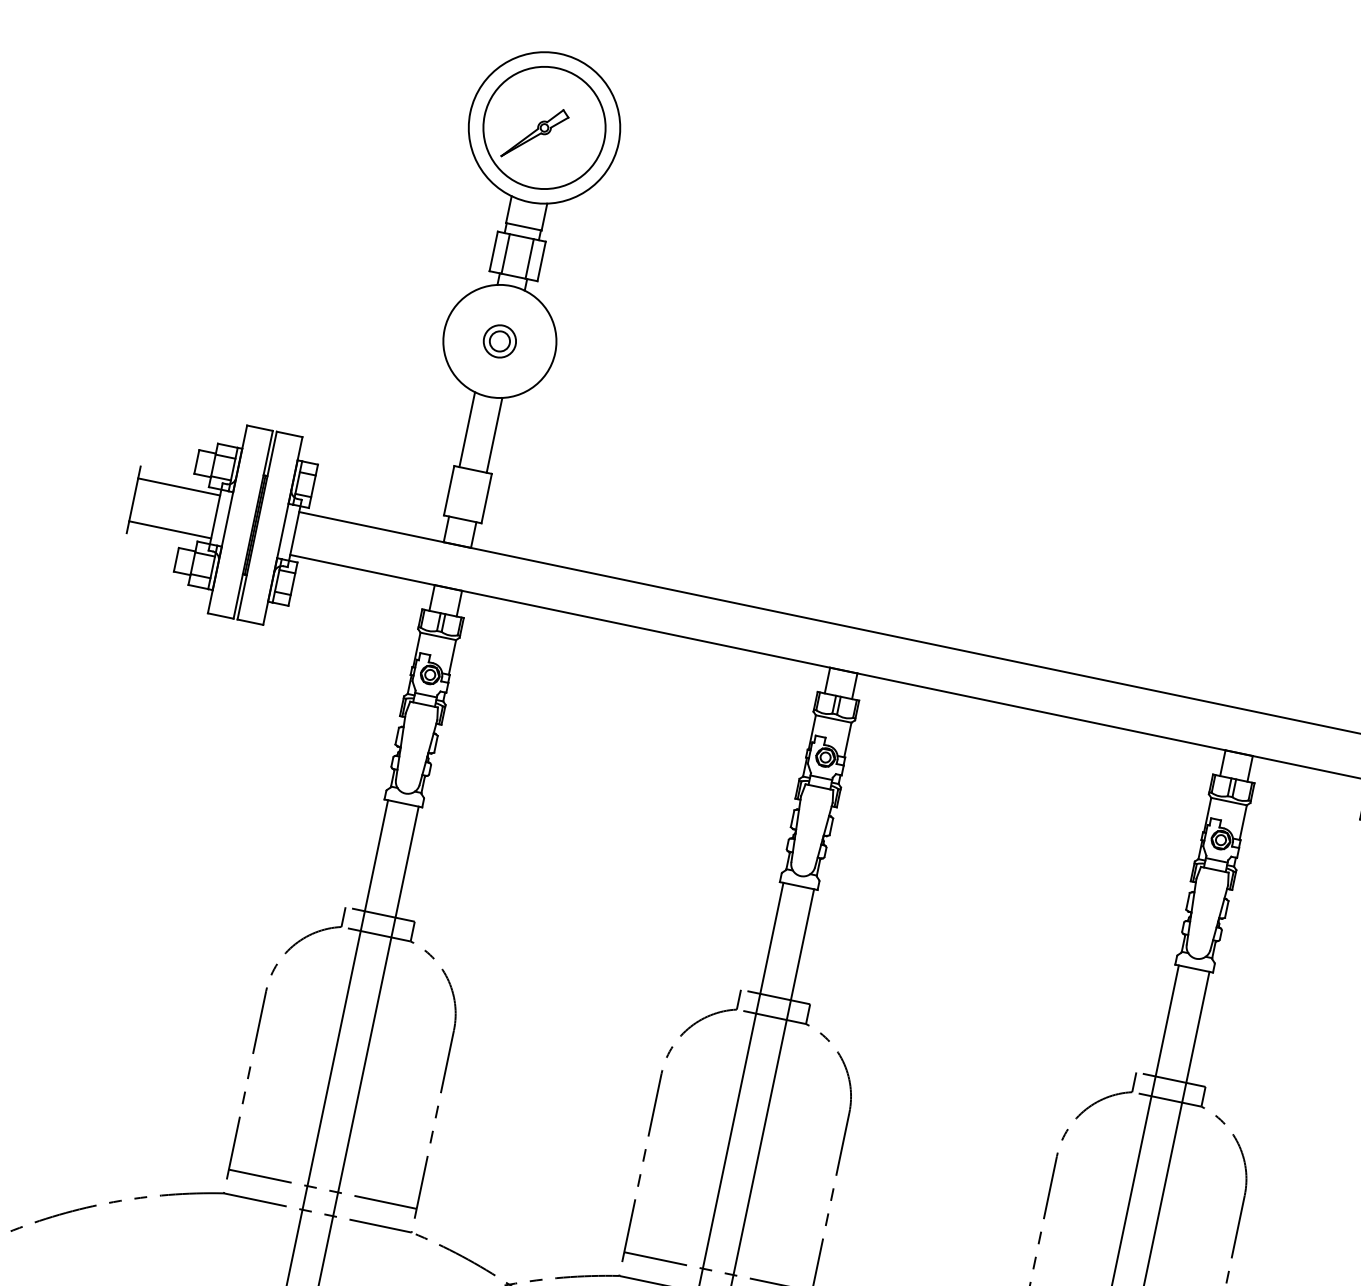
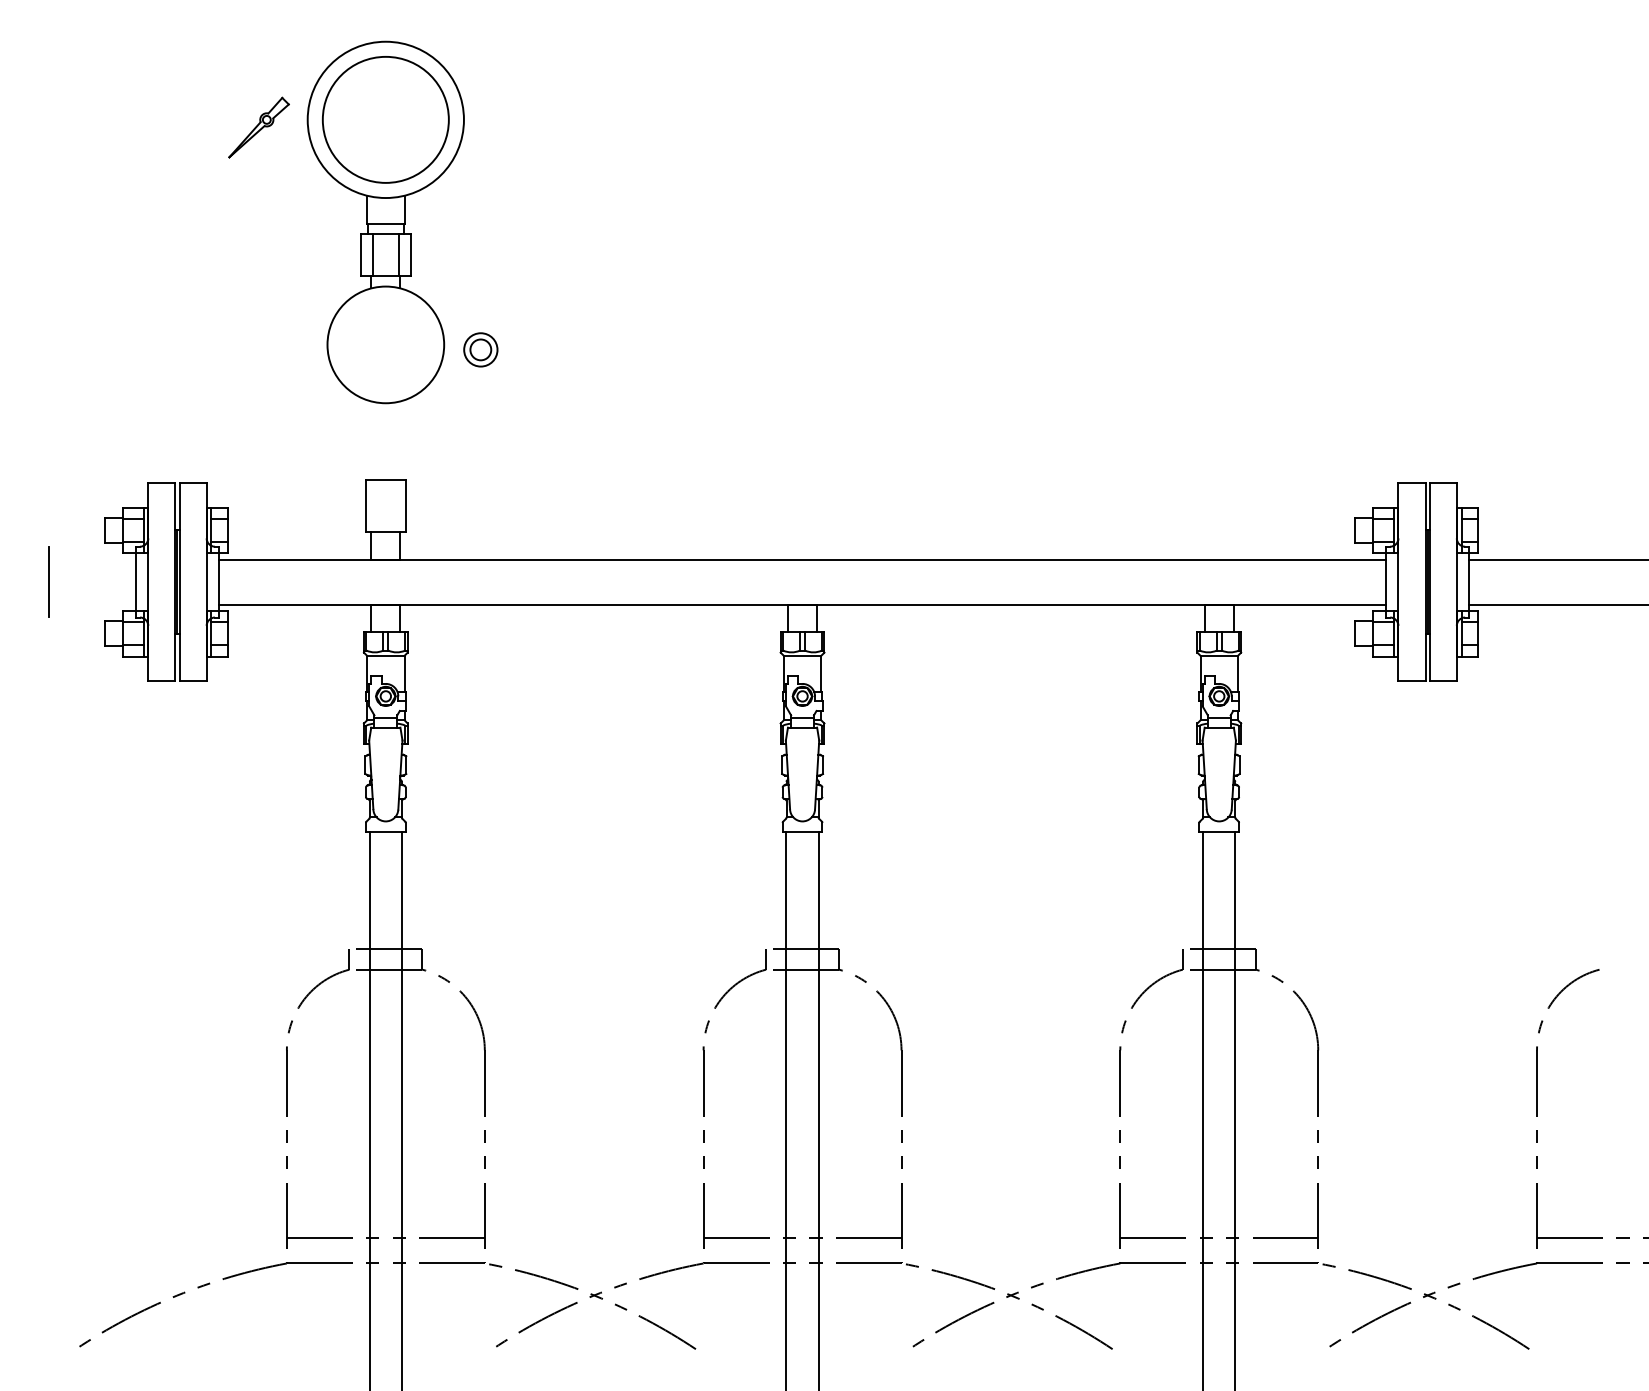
part: (535, 133) -> (258, 127), moved
part: (499, 340) -> (480, 349), moved
line: (467, 429) -> (371, 440), removed
line: (494, 435) -> (400, 440), removed
line: (179, 486) -> (92, 559), removed
line: (170, 529) -> (92, 604), removed

